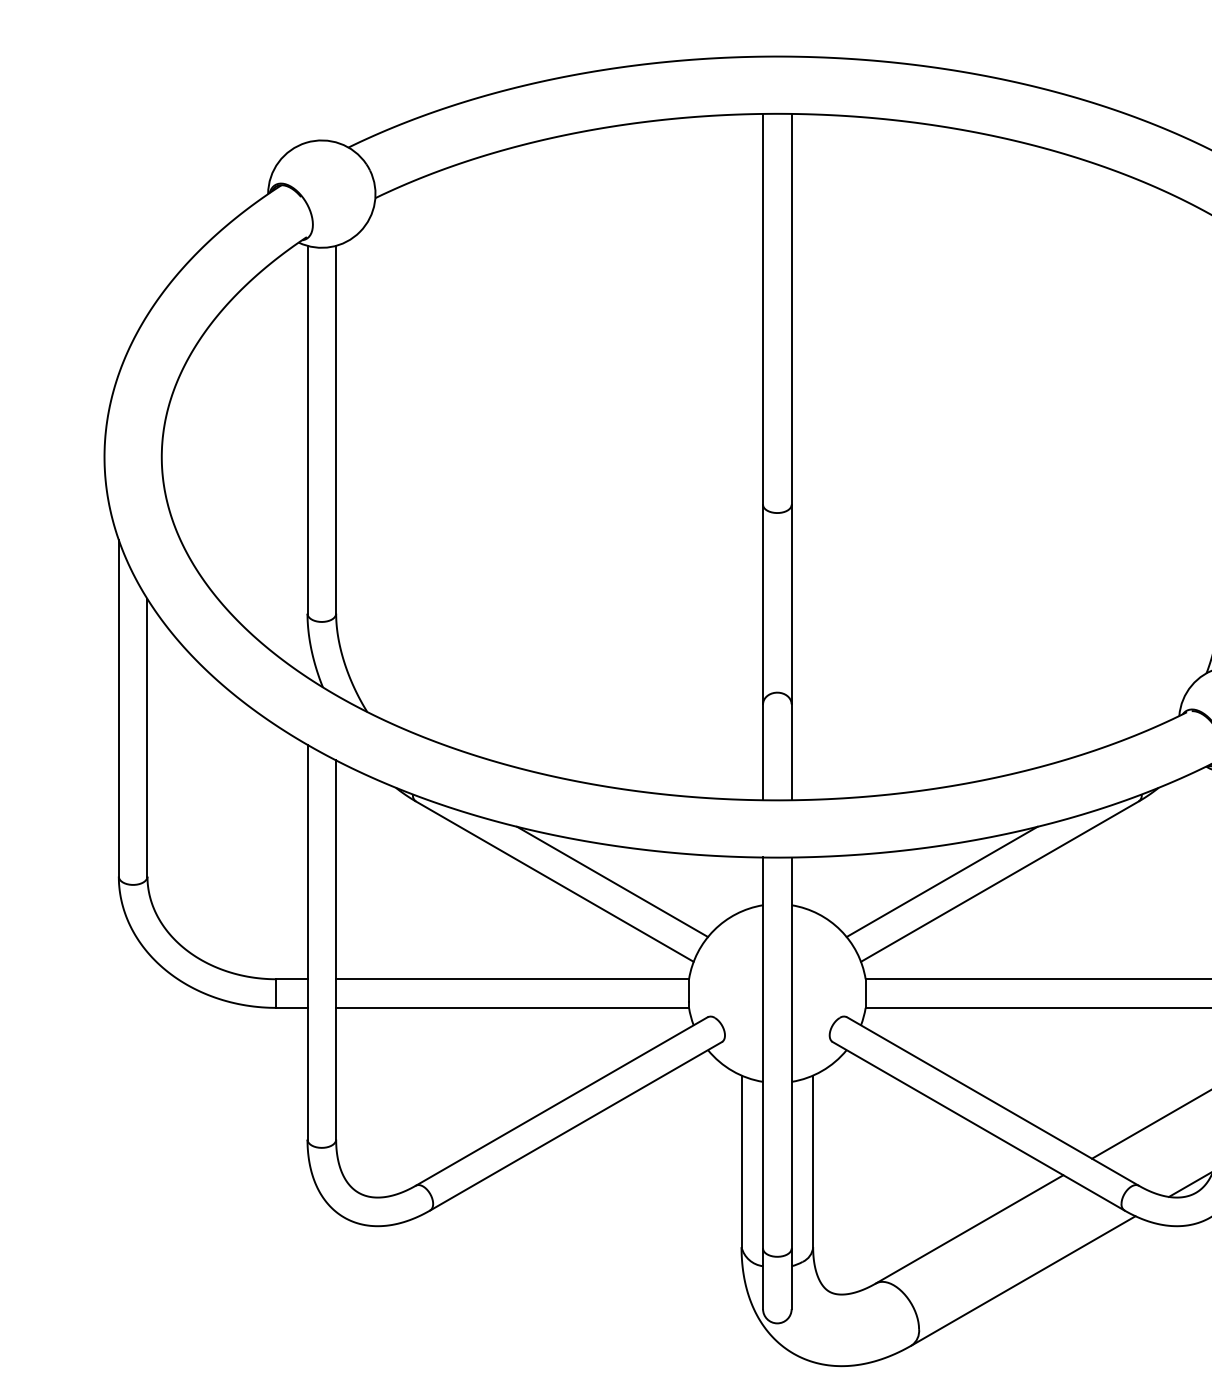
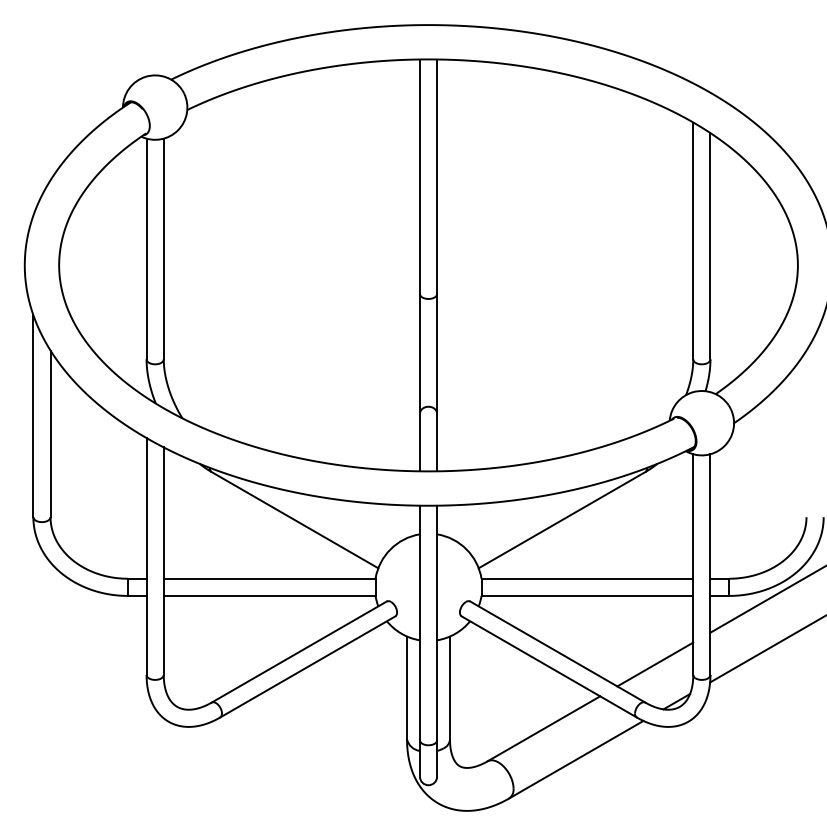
line: (612, 882) -> (329, 520), removed
line: (942, 882) -> (527, 520), removed

